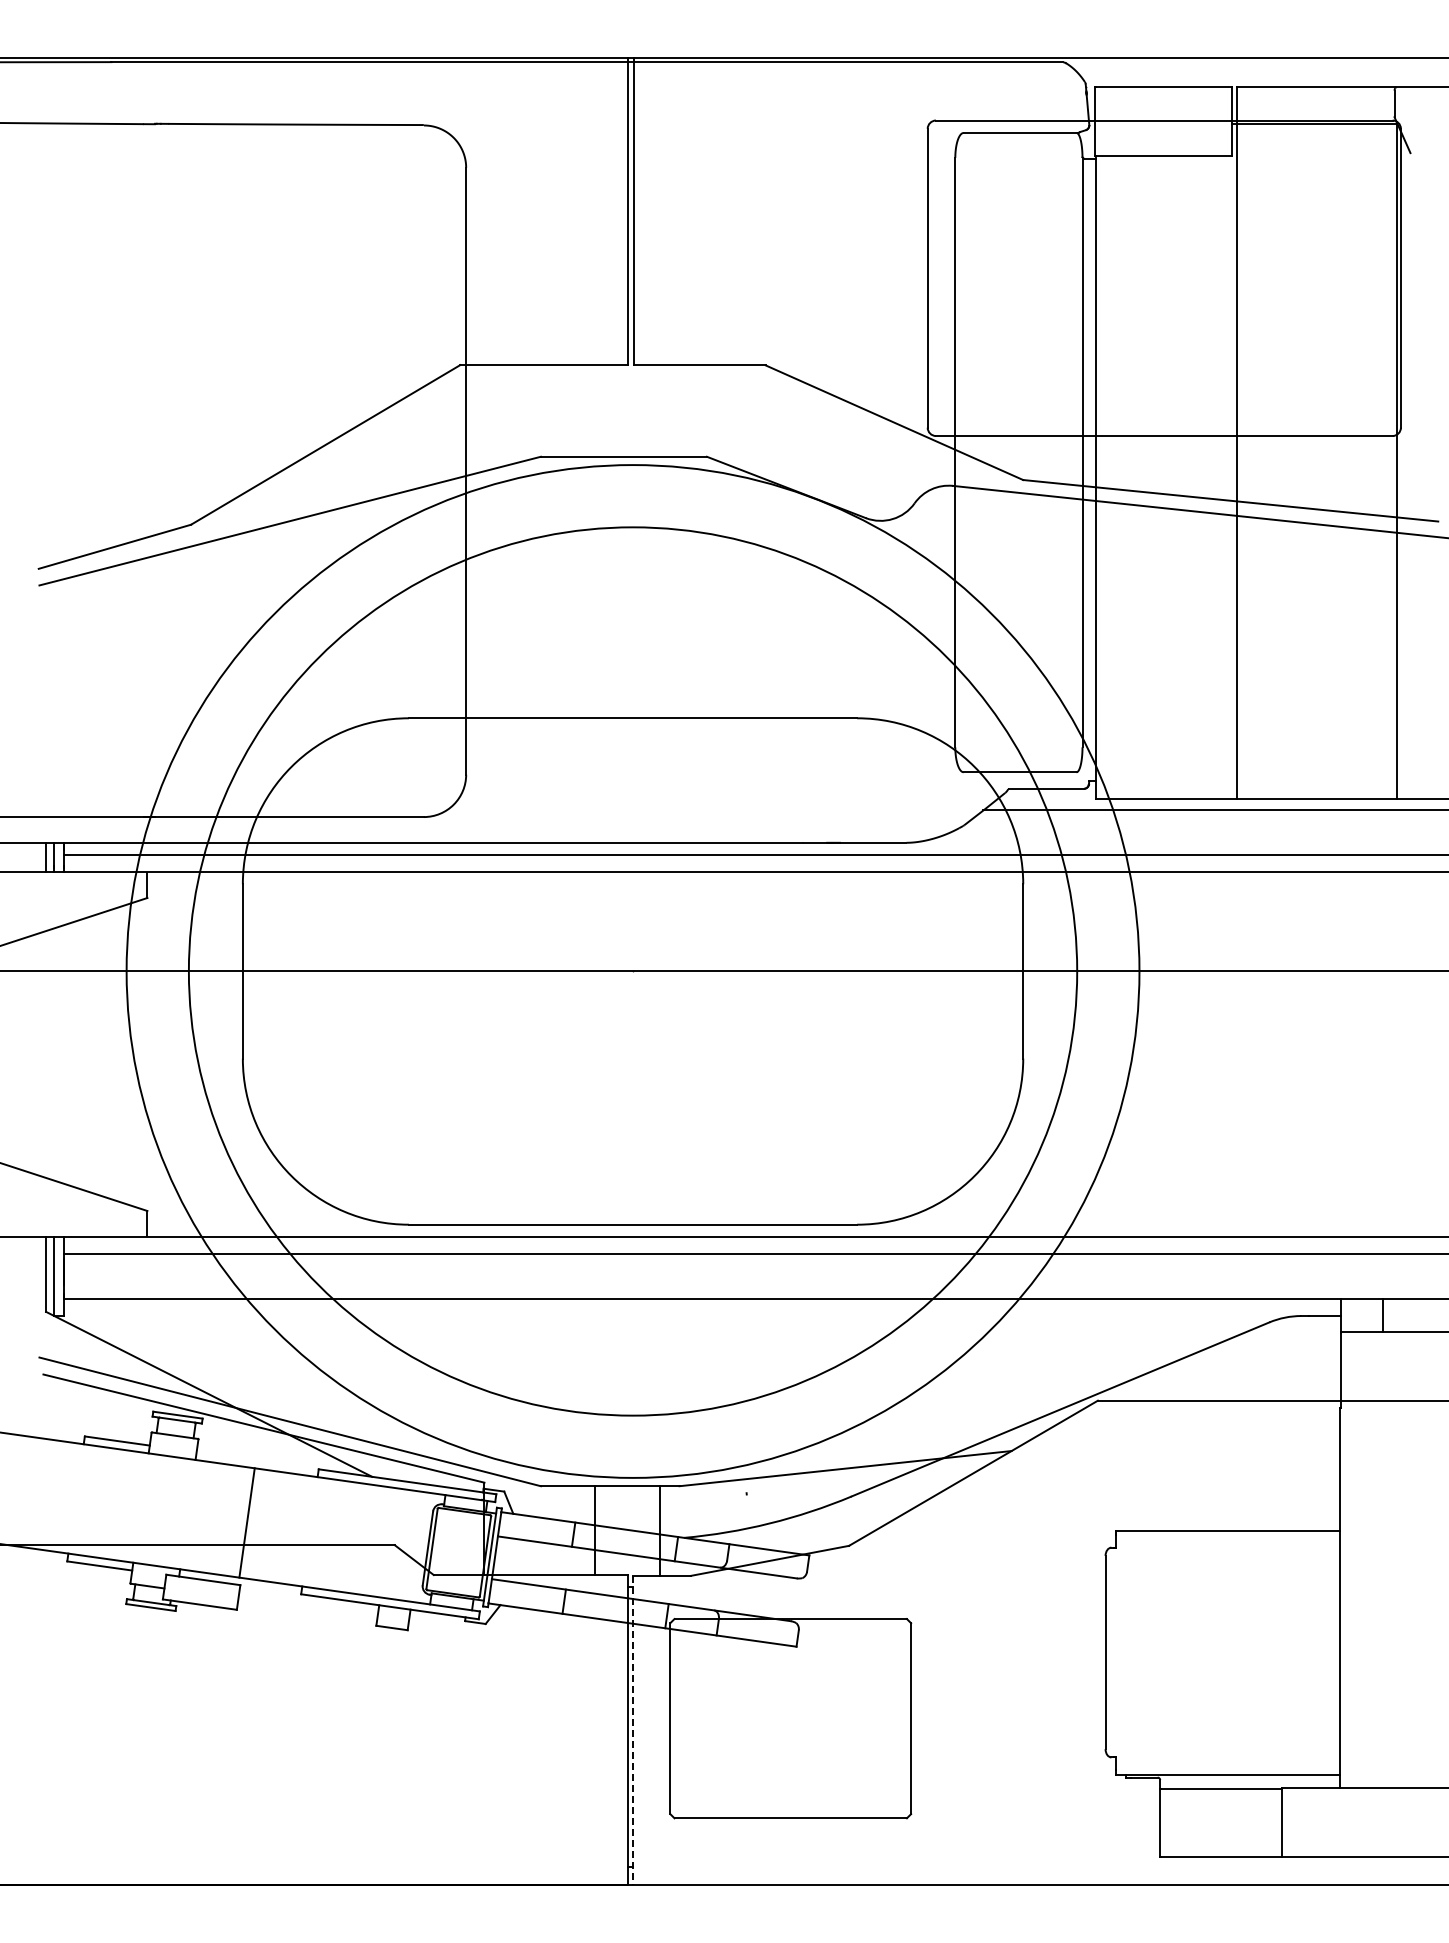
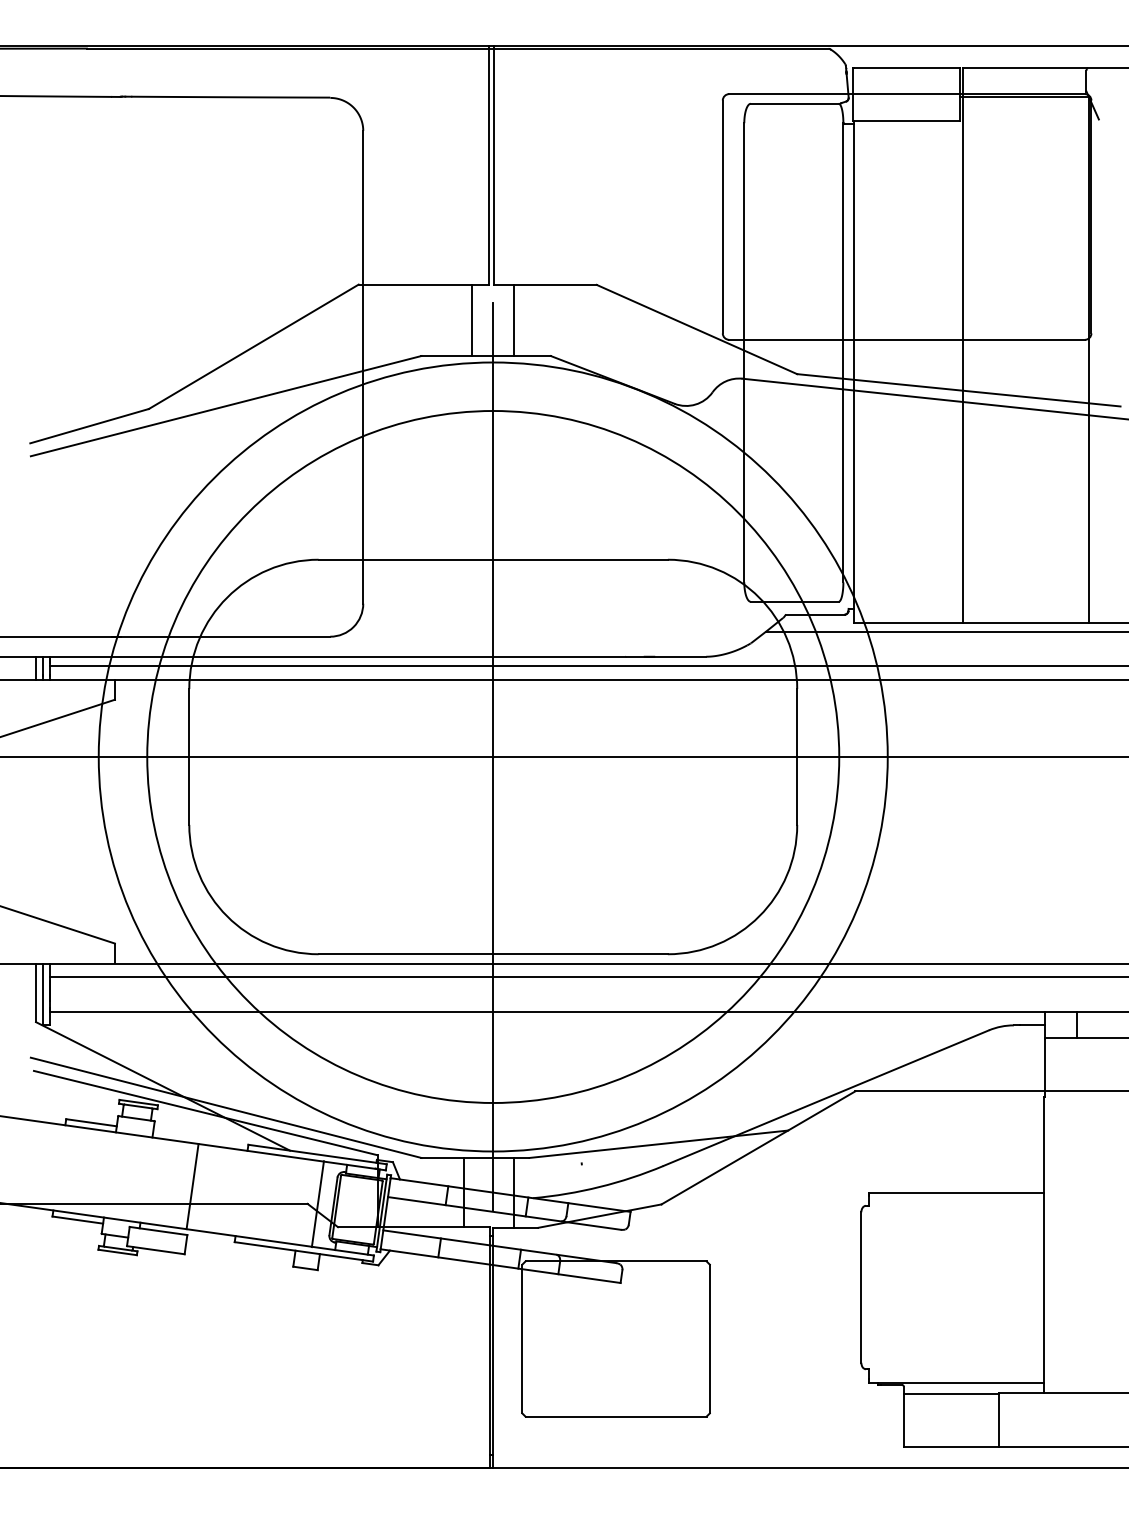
line: (606, 410) -> (472, 319), added
line: (660, 410) -> (514, 319), added
line: (633, 971) -> (493, 757), added
line: (407, 1545) -> (317, 1204), added
line: (632, 1730) -> (492, 1348), dashed -> solid

